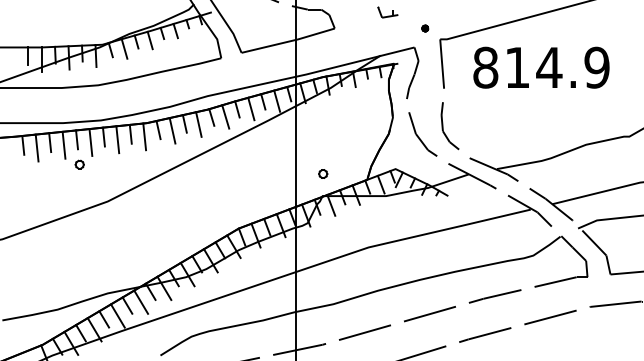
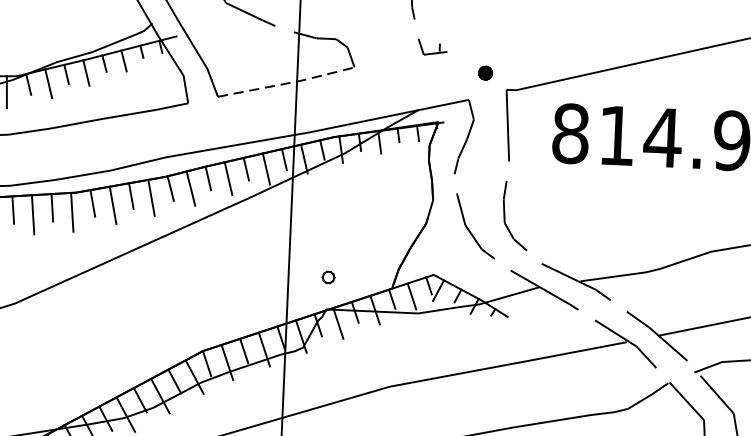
part: (425, 28) -> (485, 73), size x1.6
line: (289, 41) -> (288, 83), solid -> dashed

